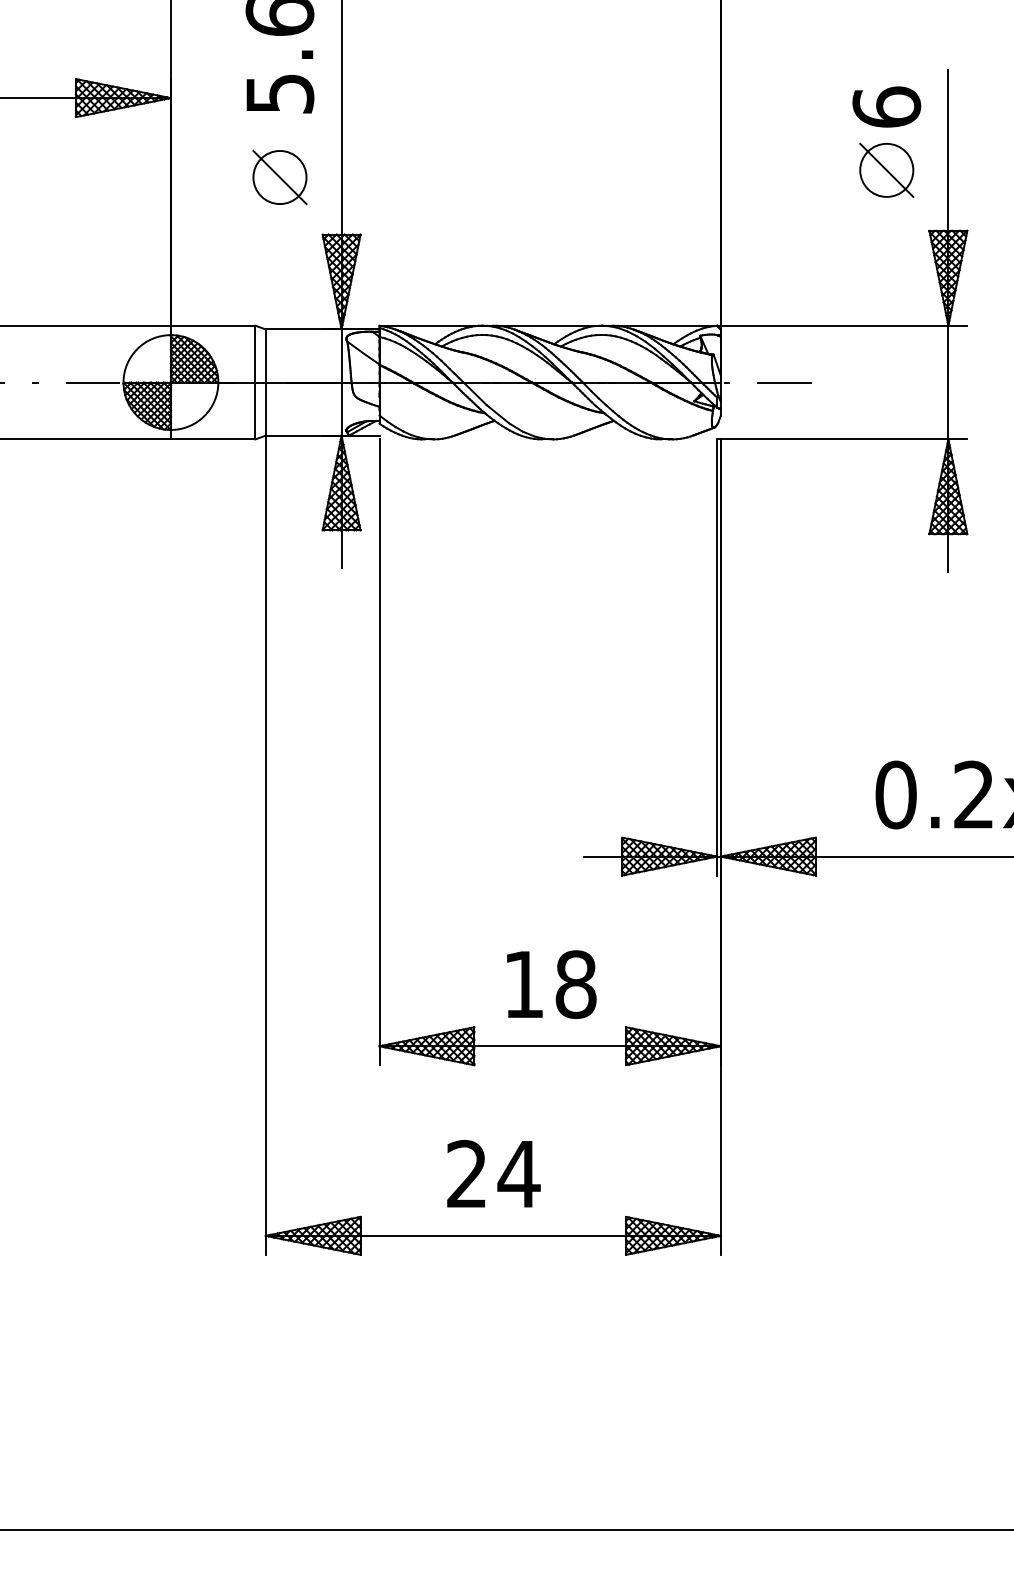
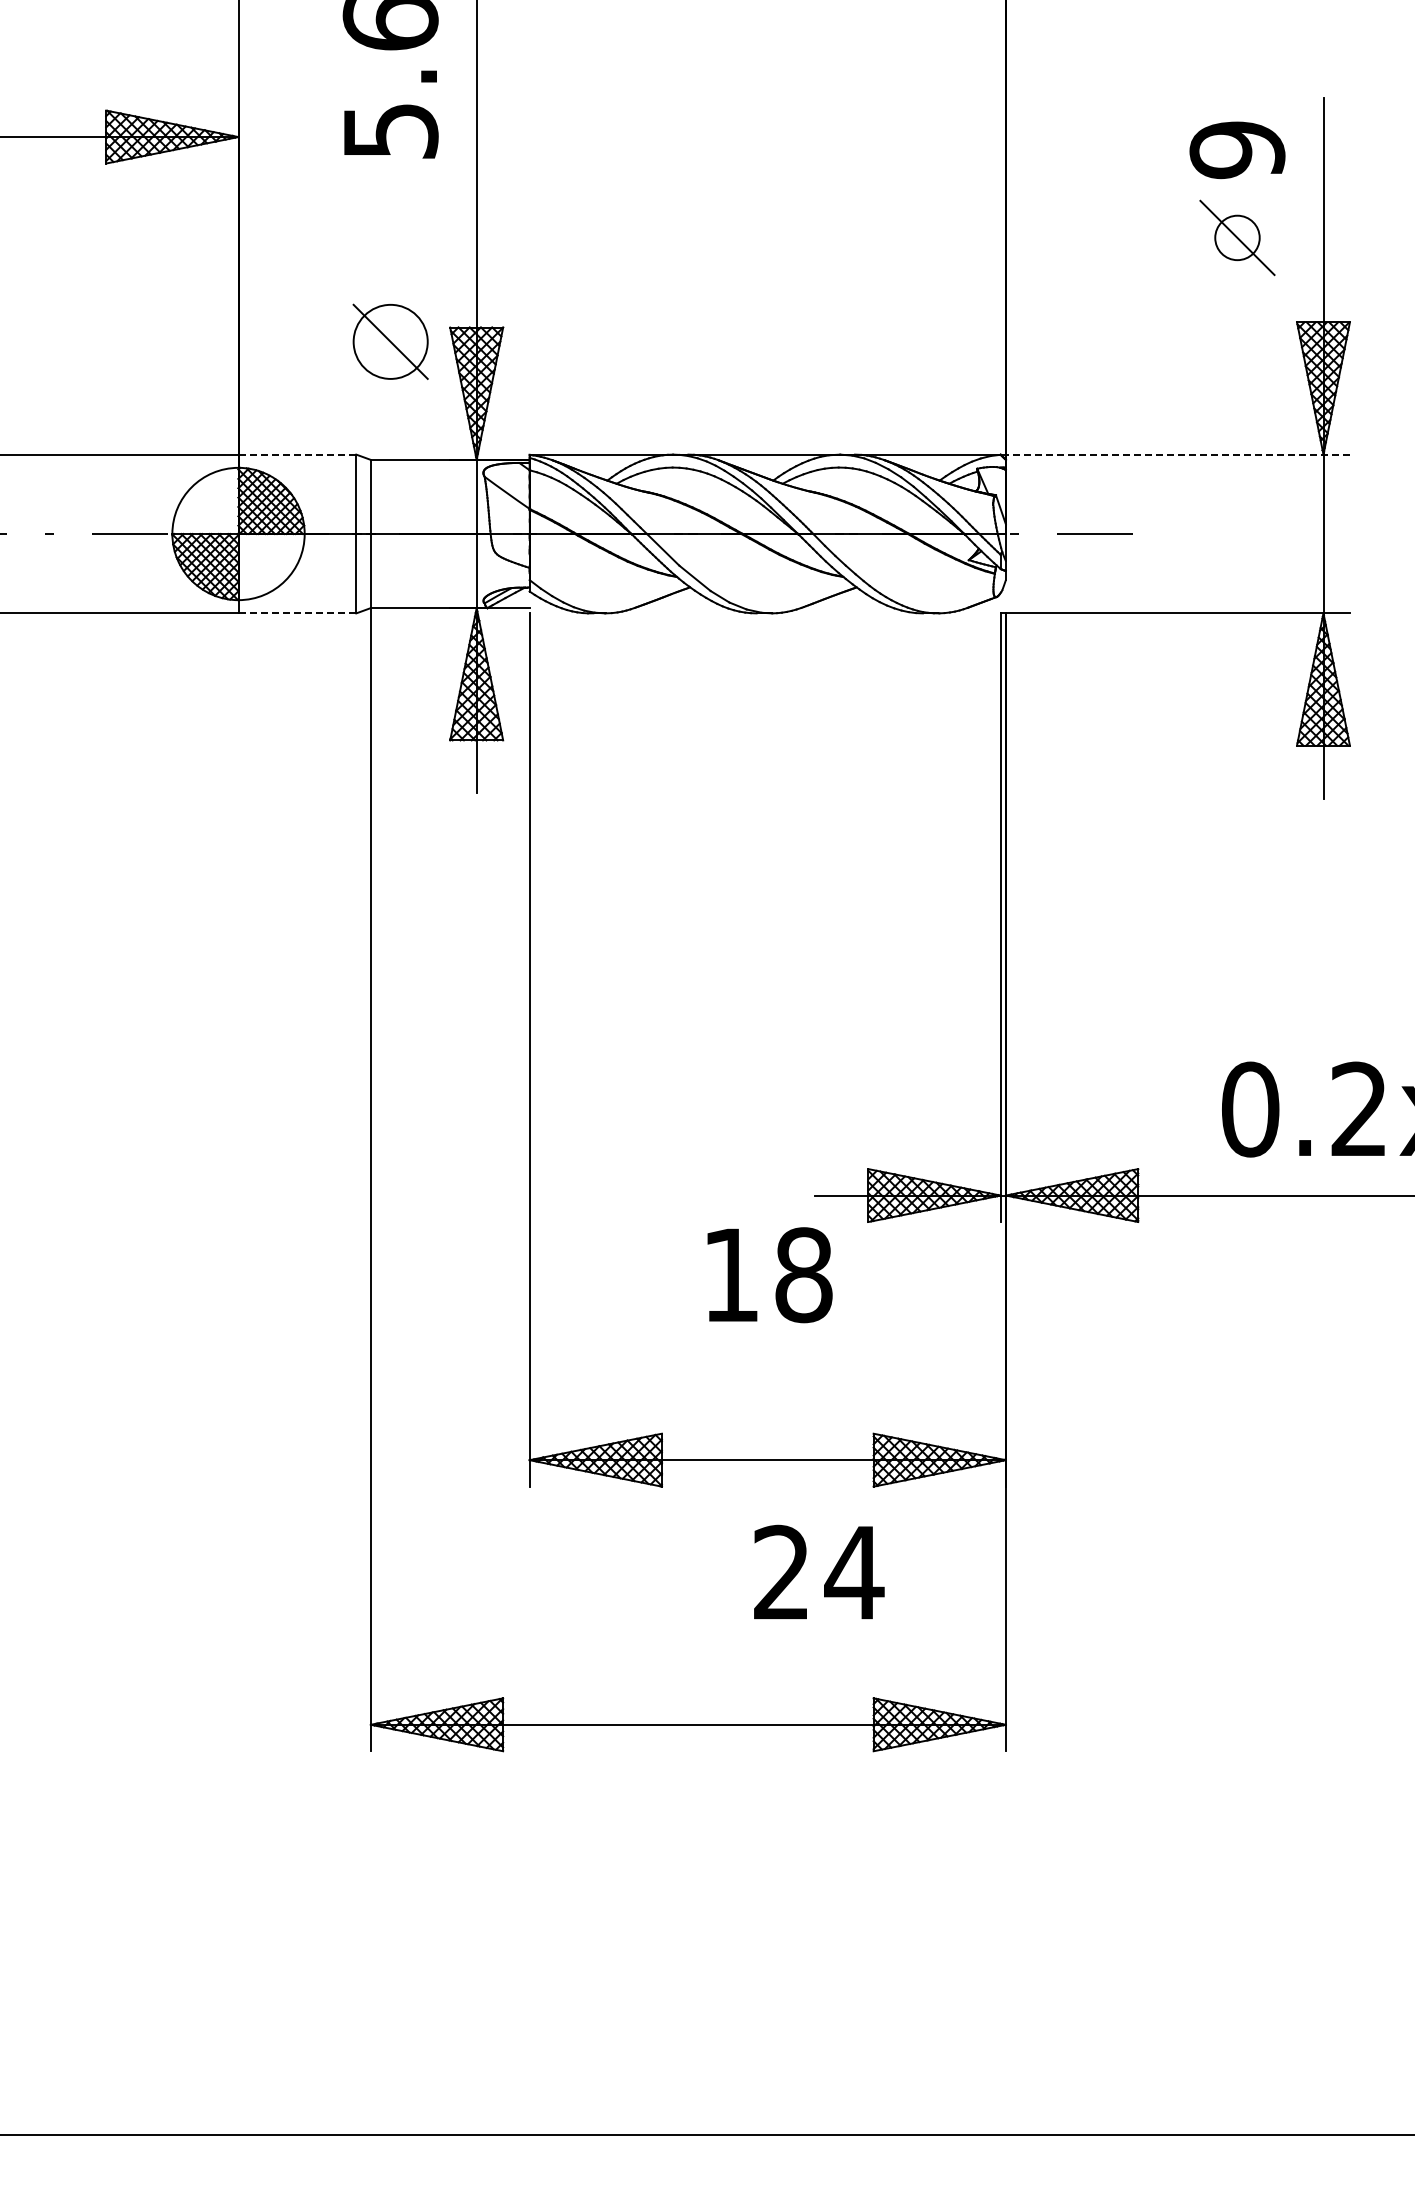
text: (886, 107) -> (1237, 149), 6 -> 9
circle: (886, 170) -> (1237, 237), size x0.6
part: (279, 177) -> (390, 341), moved
line: (213, 325) -> (297, 454), solid -> dashed
line: (842, 325) -> (1175, 454), solid -> dashed
line: (213, 439) -> (297, 613), solid -> dashed
text: (551, 984) -> (769, 1275), moved
text: (494, 1173) -> (819, 1571), moved

